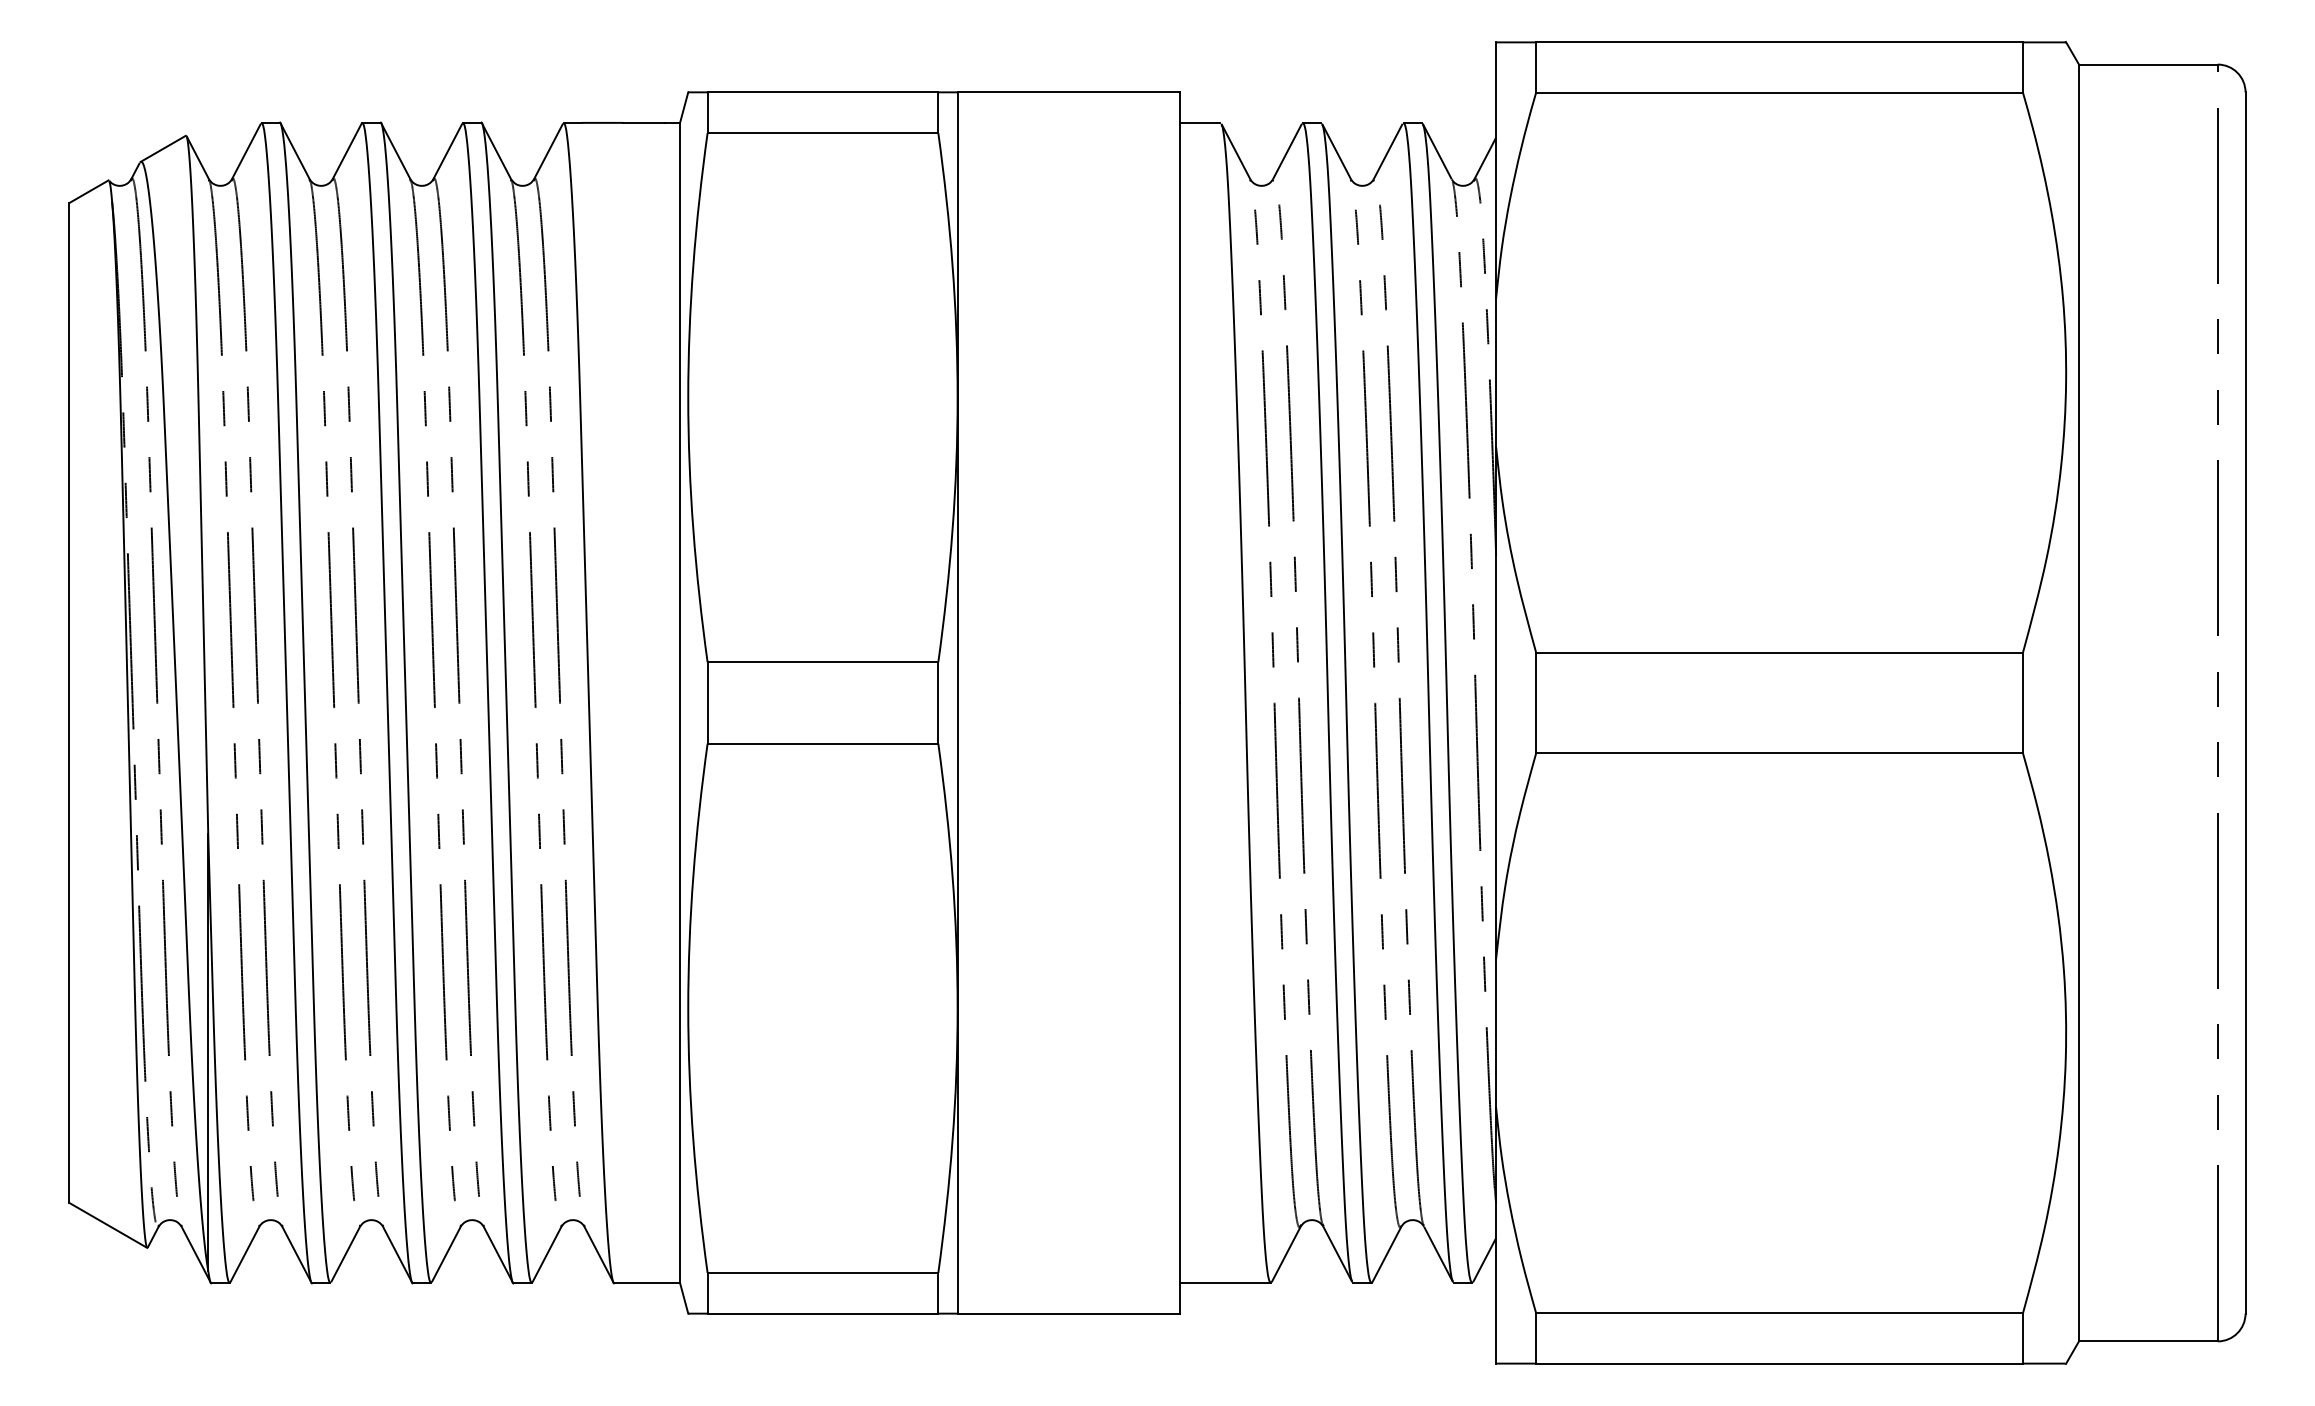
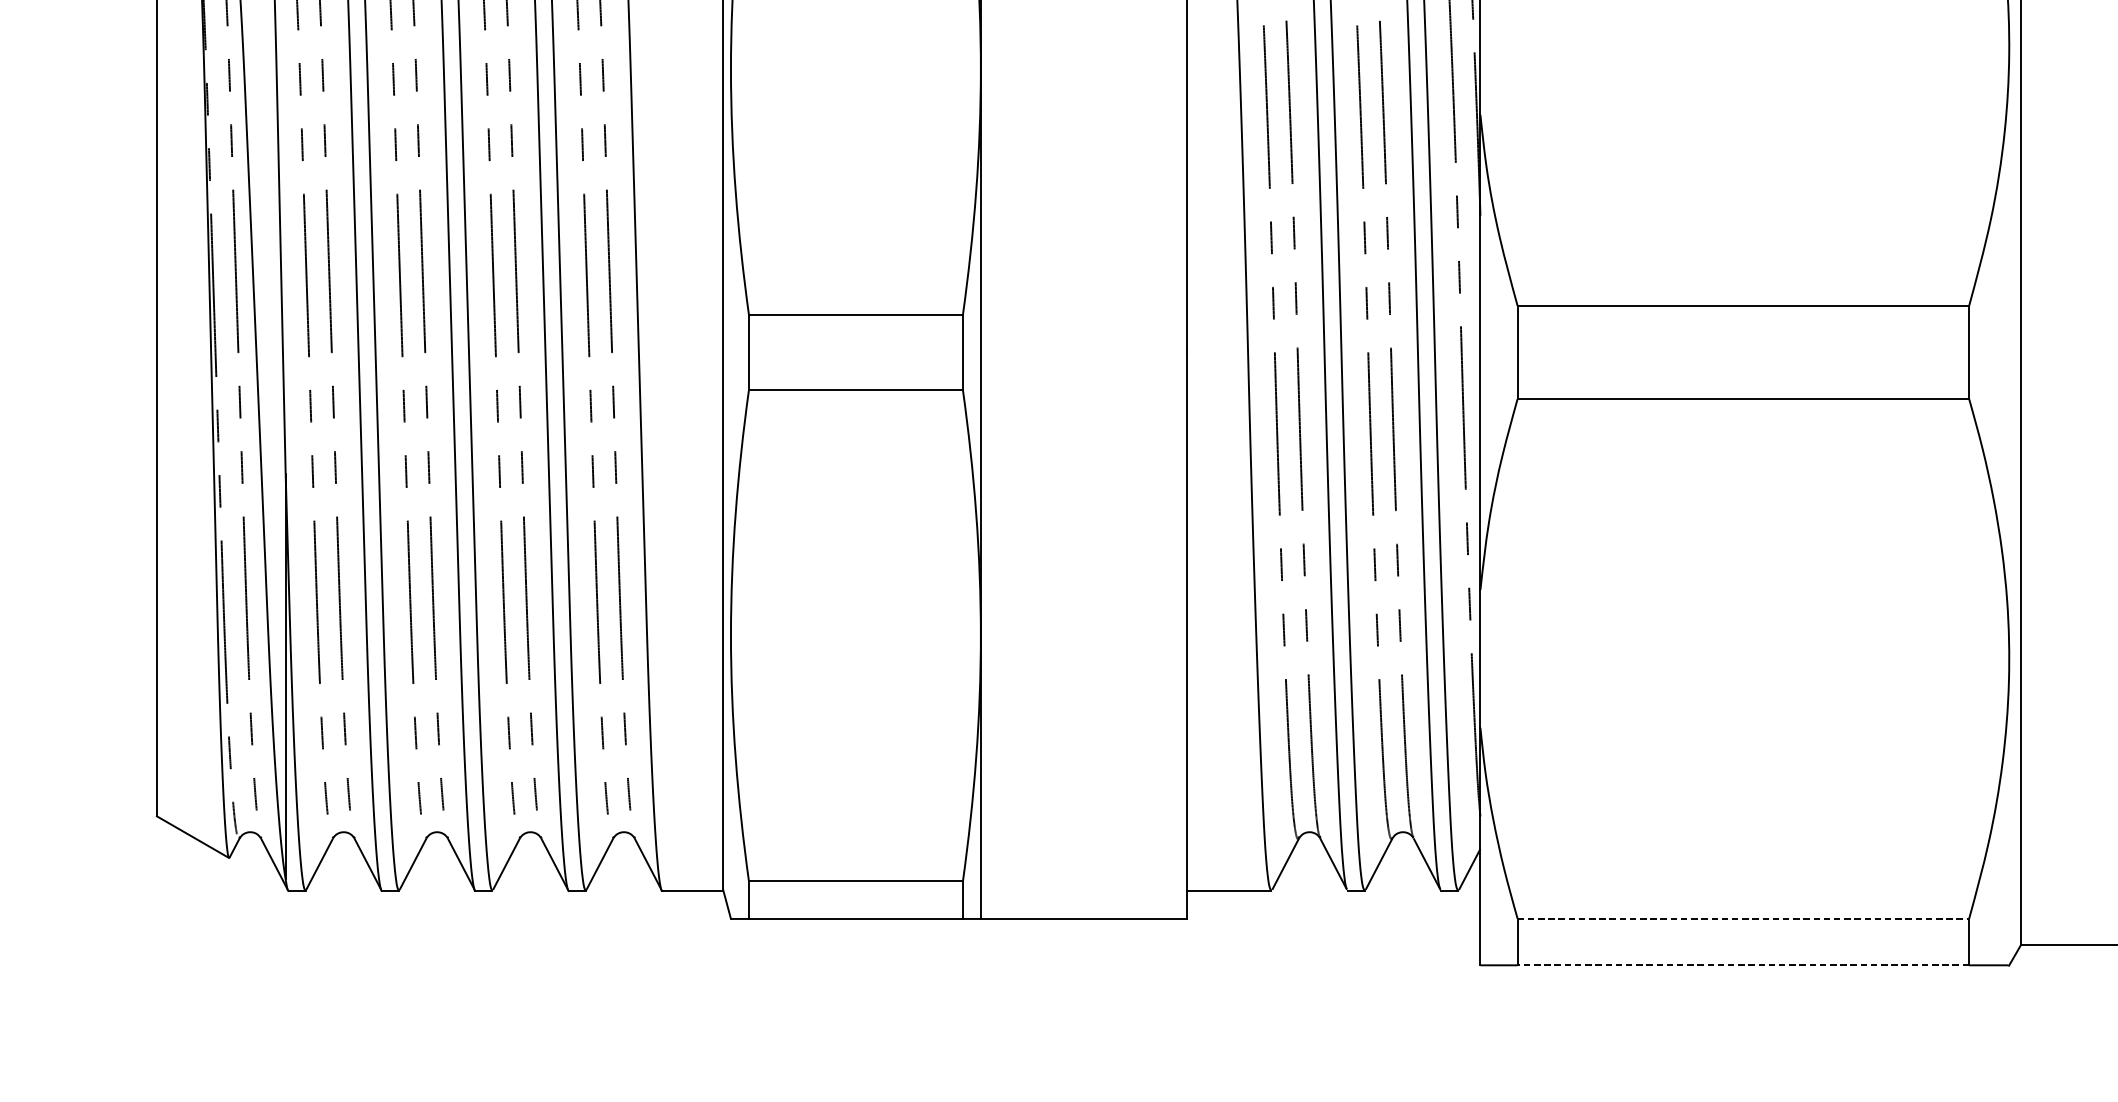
line: (1780, 1313) -> (1744, 918), solid -> dashed
line: (1779, 1363) -> (1743, 965), solid -> dashed

